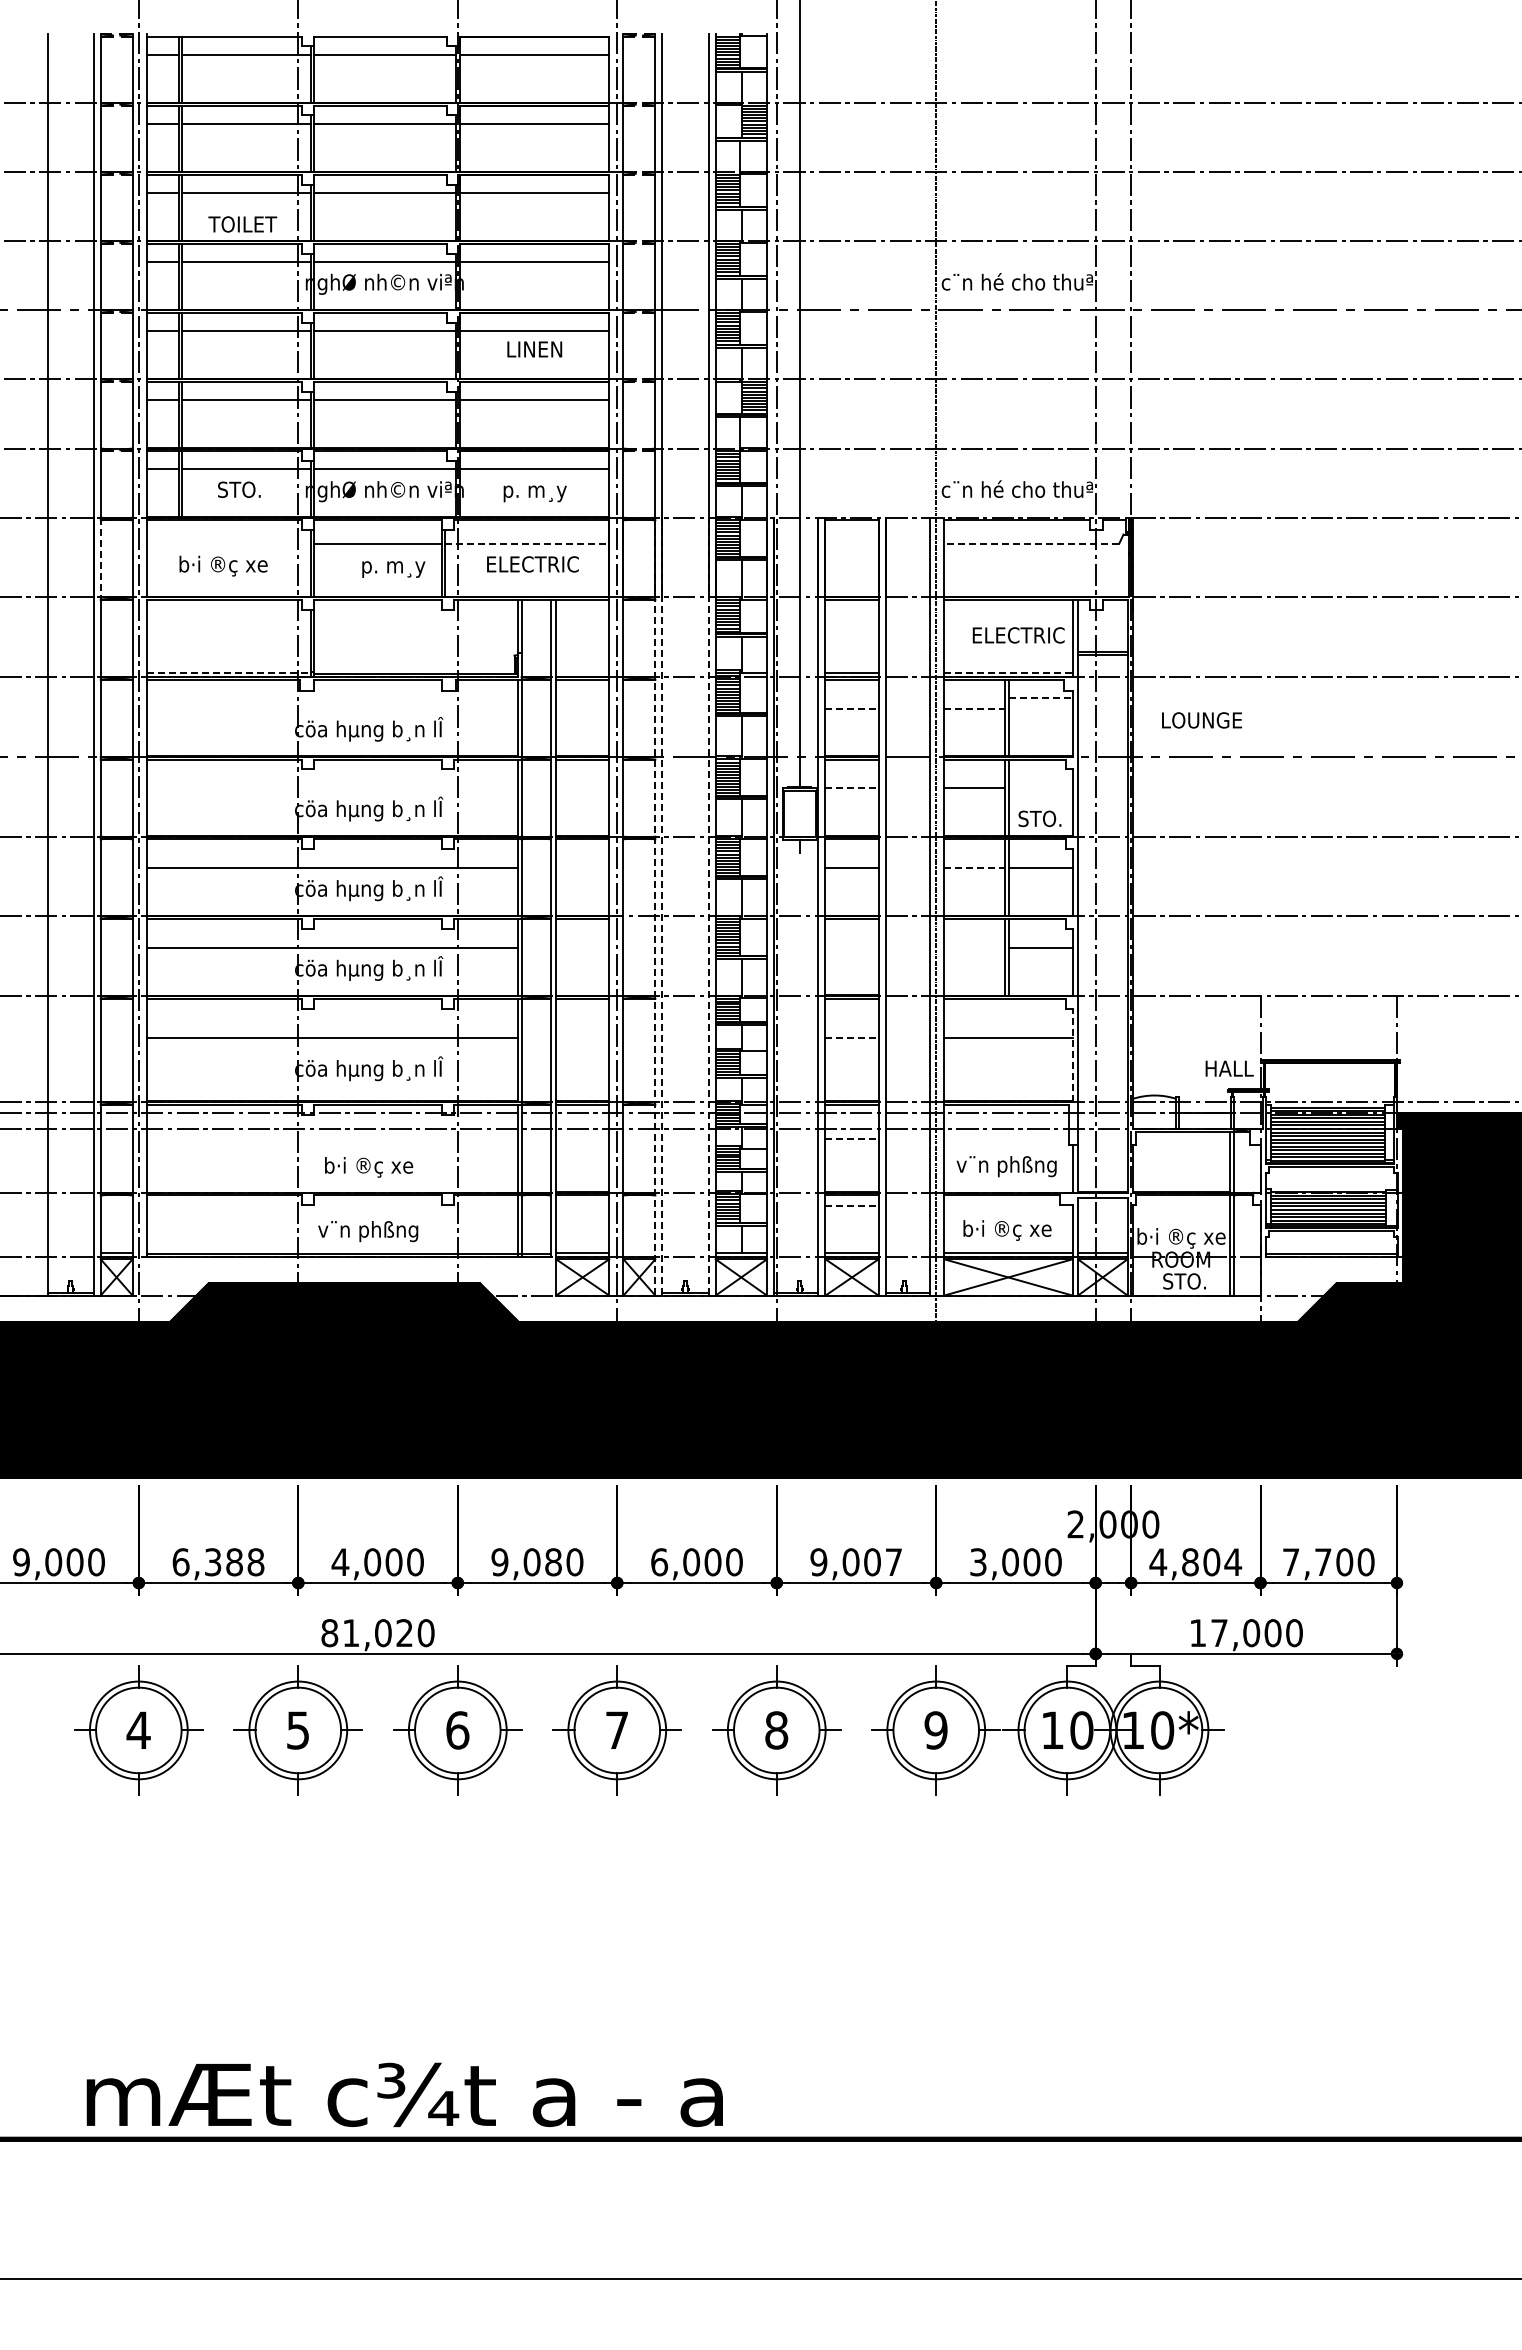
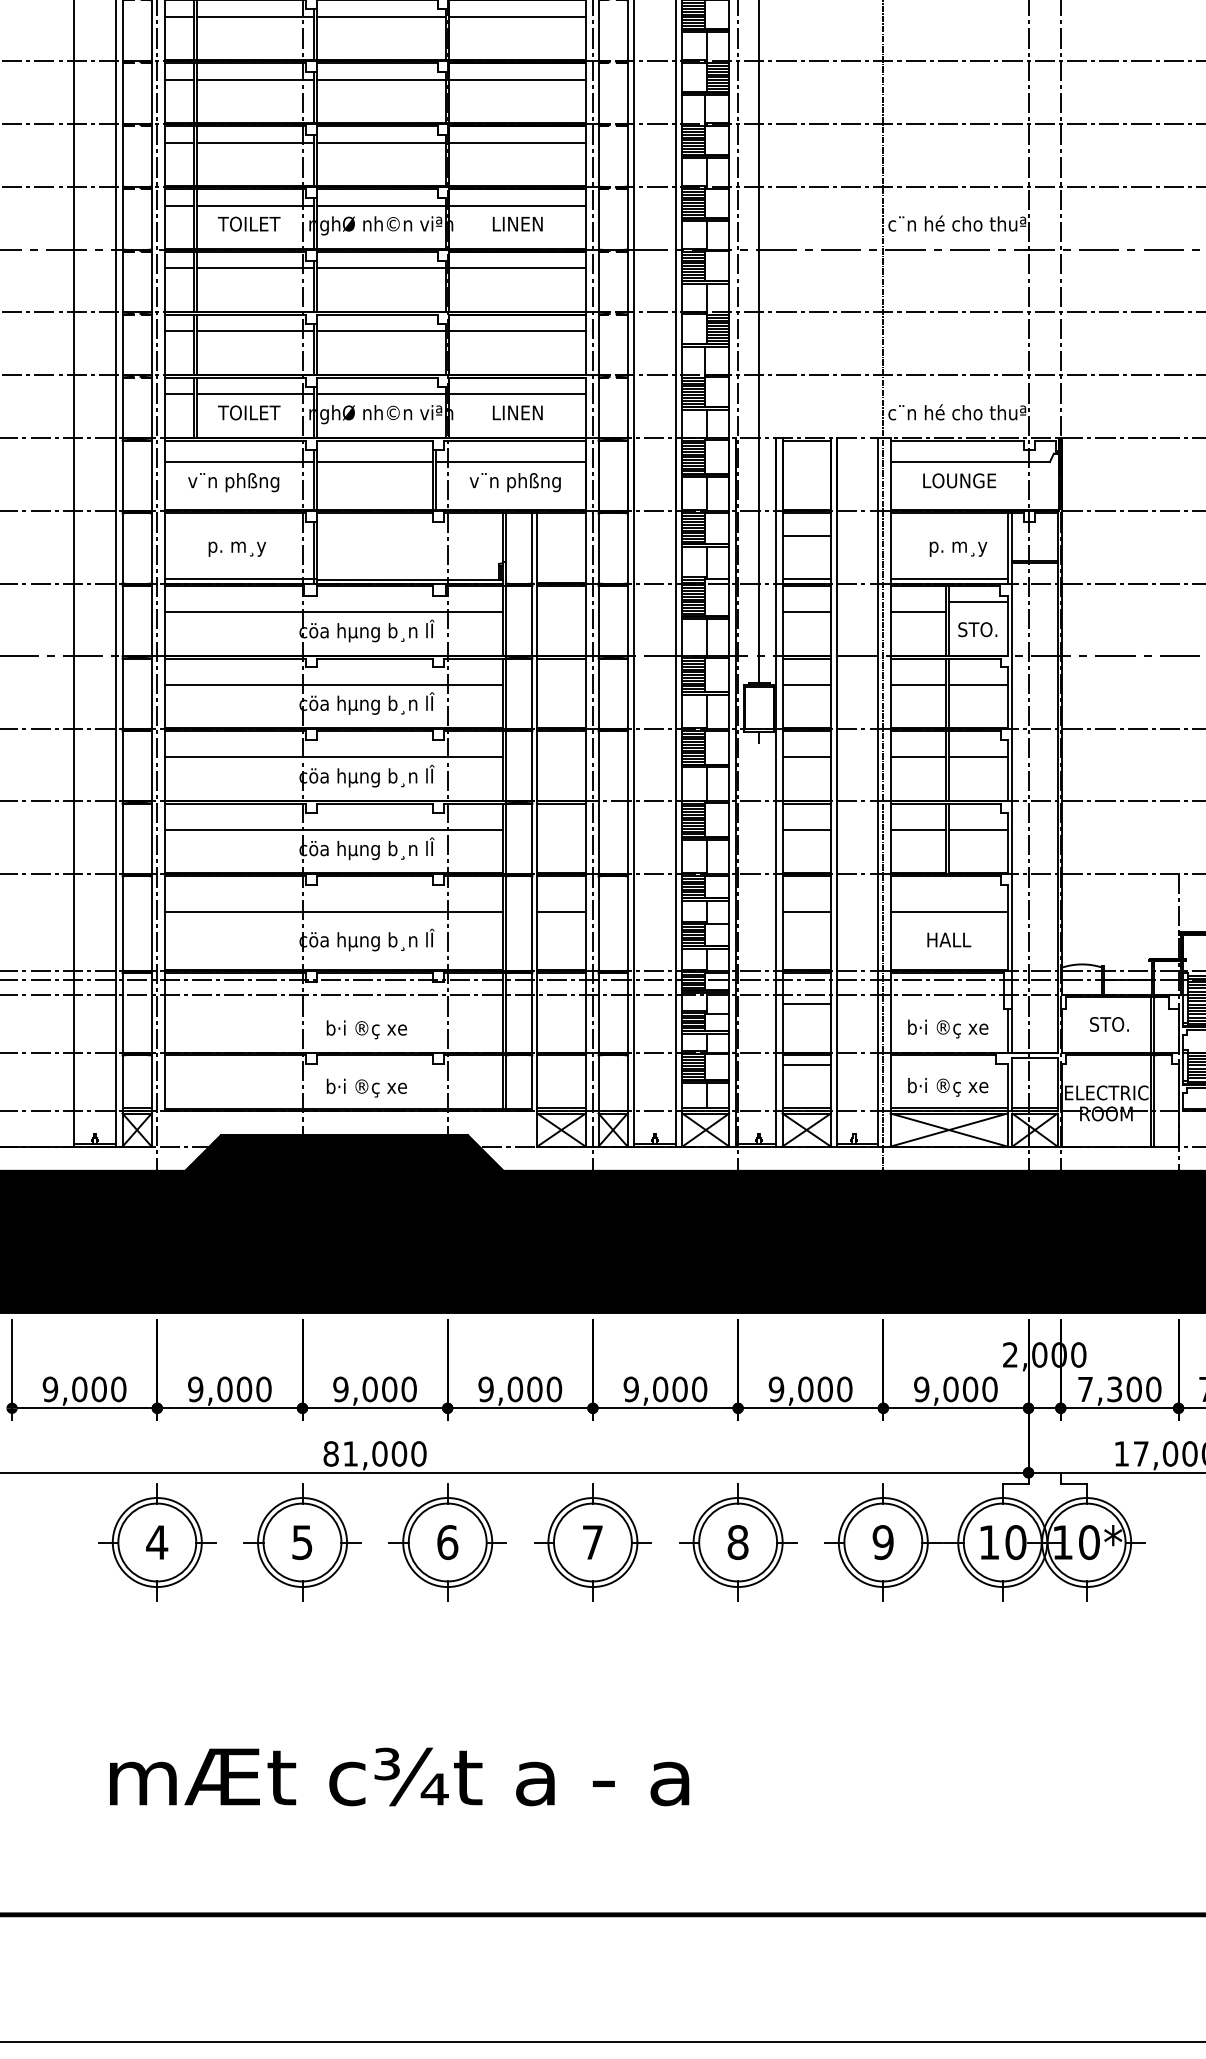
text: (242, 224) -> (248, 224), moved
text: (534, 349) -> (517, 224), moved
text: (239, 489) -> (248, 412), STO. -> TOILET
text: (534, 491) -> (517, 414), p. m¸y -> LINEN
line: (228, 543) -> (238, 461), added
line: (527, 543) -> (511, 461), dashed -> solid
line: (1031, 543) -> (970, 461), dashed -> solid
line: (100, 557) -> (122, 474), dashed -> solid
text: (222, 565) -> (233, 481), b·i ®ç xe -> v¨n phßng
text: (531, 565) -> (514, 481), ELECTRIC -> v¨n phßng
text: (393, 569) -> (237, 549), moved
line: (851, 624) -> (806, 535), added
text: (1018, 637) -> (958, 547), ELECTRIC -> p. m¸y
line: (228, 672) -> (238, 579), dashed -> solid
line: (1008, 672) -> (949, 579), dashed -> solid
line: (1040, 697) -> (978, 602), dashed -> solid
line: (332, 708) -> (333, 612), added
line: (852, 708) -> (807, 612), dashed -> solid
line: (974, 708) -> (918, 612), dashed -> solid
text: (1202, 720) -> (960, 480), moved
line: (332, 788) -> (333, 684), added
line: (852, 788) -> (807, 684), dashed -> solid
line: (1040, 788) -> (978, 684), added
text: (1039, 818) -> (977, 629), moved
line: (974, 868) -> (918, 757), dashed -> solid
line: (655, 906) -> (627, 792), dashed -> solid
line: (662, 906) -> (634, 792), dashed -> solid
line: (708, 906) -> (675, 792), dashed -> solid
line: (851, 947) -> (806, 829), added
line: (974, 947) -> (918, 829), added
line: (582, 1037) -> (561, 911), added
line: (852, 1037) -> (807, 911), dashed -> solid
line: (1072, 1055) -> (1007, 927), dashed -> solid
text: (1229, 1068) -> (949, 939), moved
line: (852, 1139) -> (807, 1004), dashed -> solid
text: (1006, 1166) -> (947, 1029), v¨n phßng -> b·i ®ç xe
line: (852, 1205) -> (807, 1064), dashed -> solid
text: (368, 1231) -> (366, 1088), v¨n phßng -> b·i ®ç xe
text: (1181, 1238) -> (1106, 1094), b·i ®ç xe -> ELECTRIC
text: (1184, 1281) -> (1109, 1024), moved
text: (218, 1562) -> (229, 1389), 6,388 -> 9,000
text: (340, 1562) -> (340, 1389), 4,000 -> 9,000
text: (553, 1562) -> (534, 1389), 9,080 -> 9,000
text: (659, 1562) -> (631, 1389), 6,000 -> 9,000
text: (893, 1562) -> (844, 1389), 9,007 -> 9,000
text: (978, 1562) -> (921, 1389), 3,000 -> 9,000
text: (1195, 1562) -> (1119, 1389), 4,804 -> 7,300
text: (404, 1633) -> (399, 1454), 81,020 -> 81,000
text: (404, 2094) -> (399, 1776), moved

